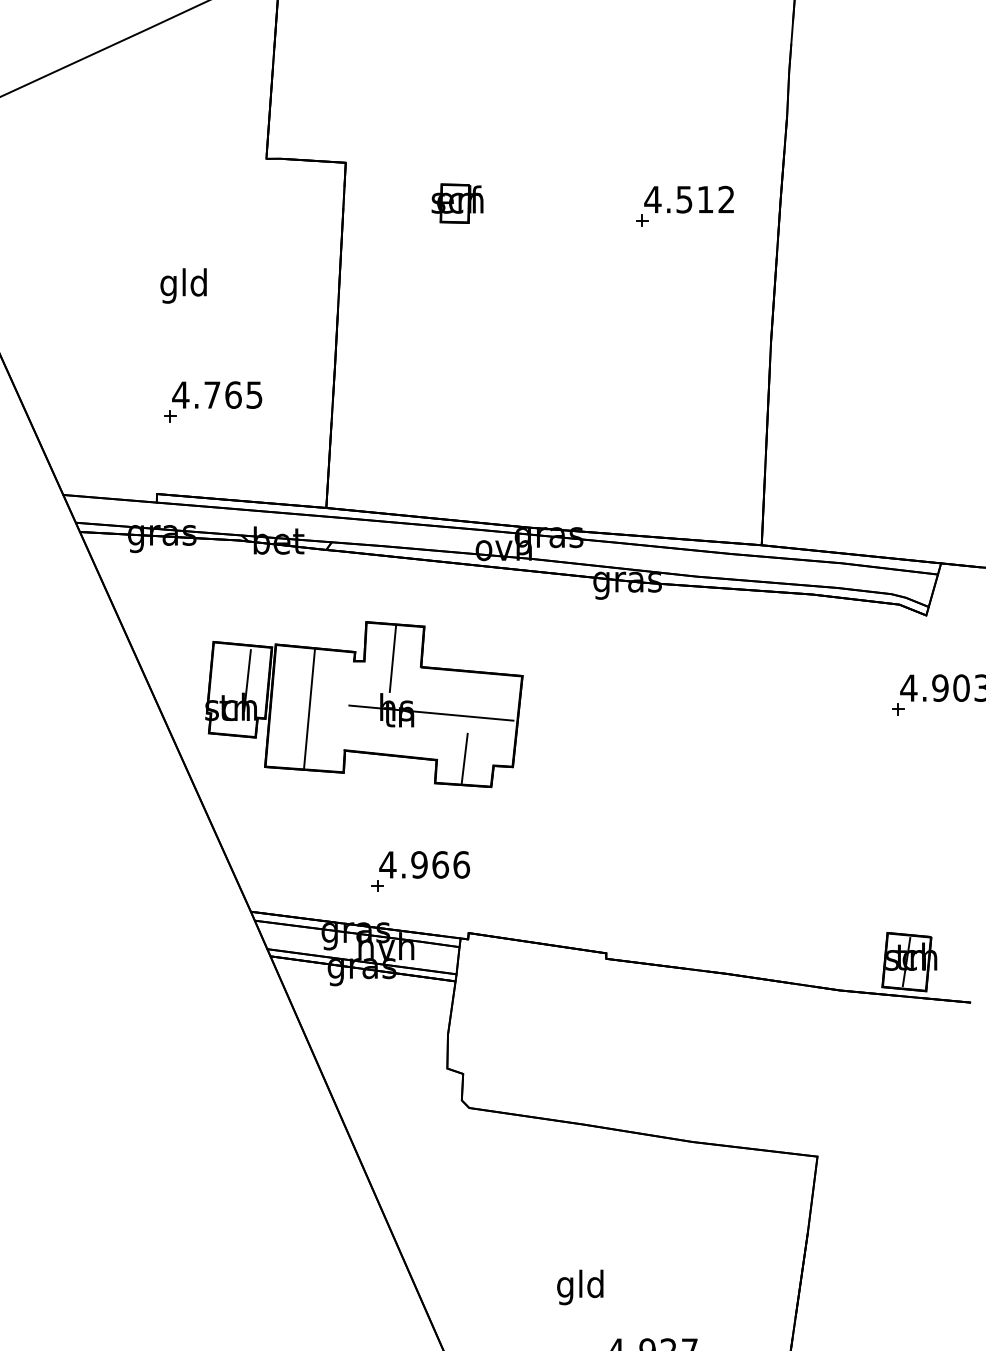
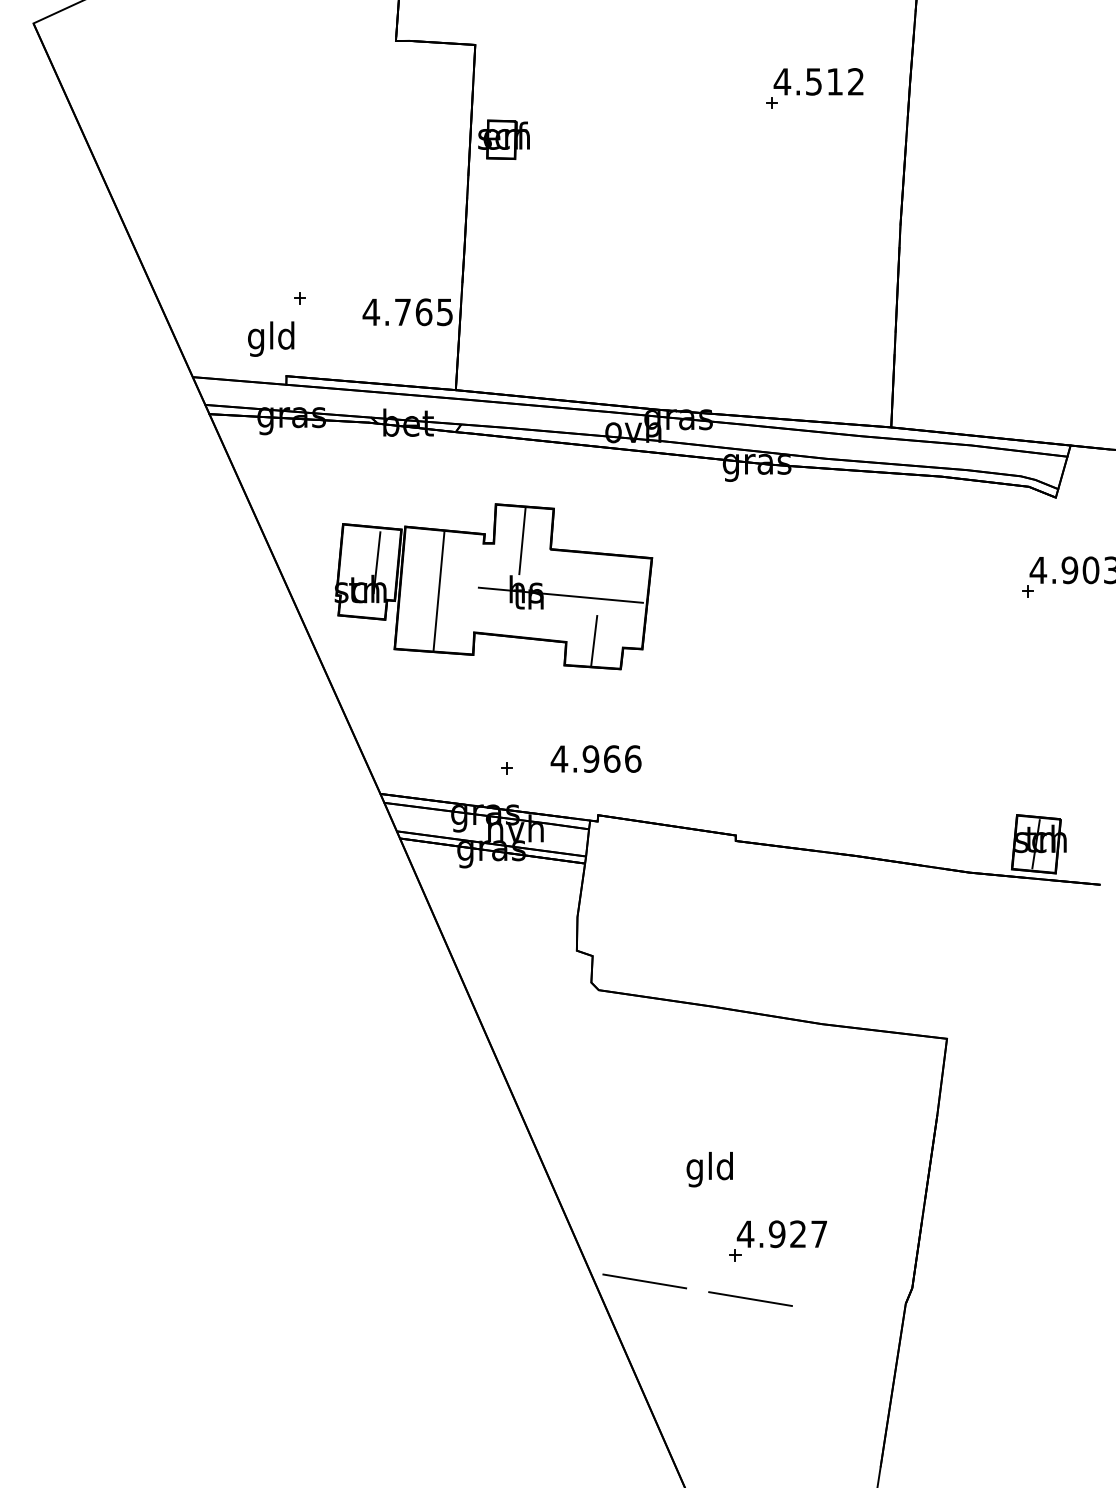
part: (456, 203) -> (503, 139), moved
text: (183, 285) -> (271, 338), moved
text: (216, 395) -> (407, 312), moved
text: (423, 864) -> (595, 758), moved

